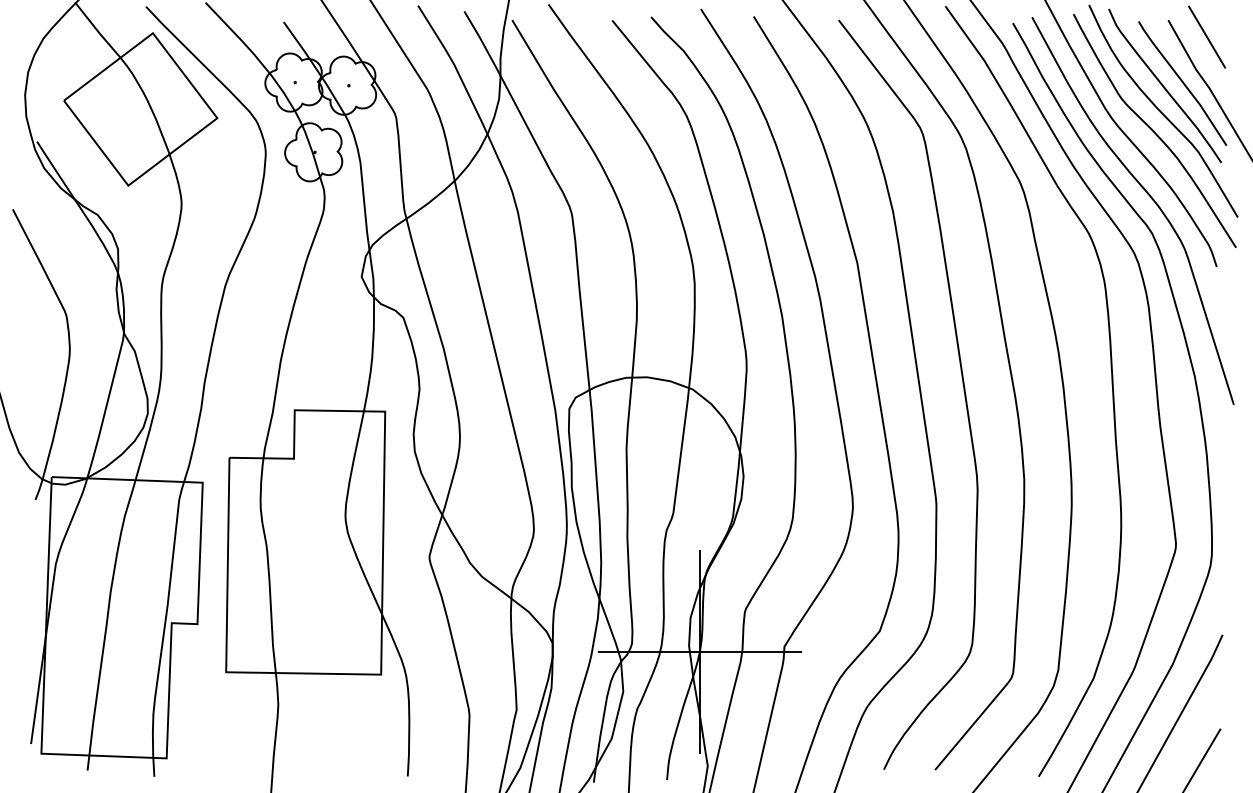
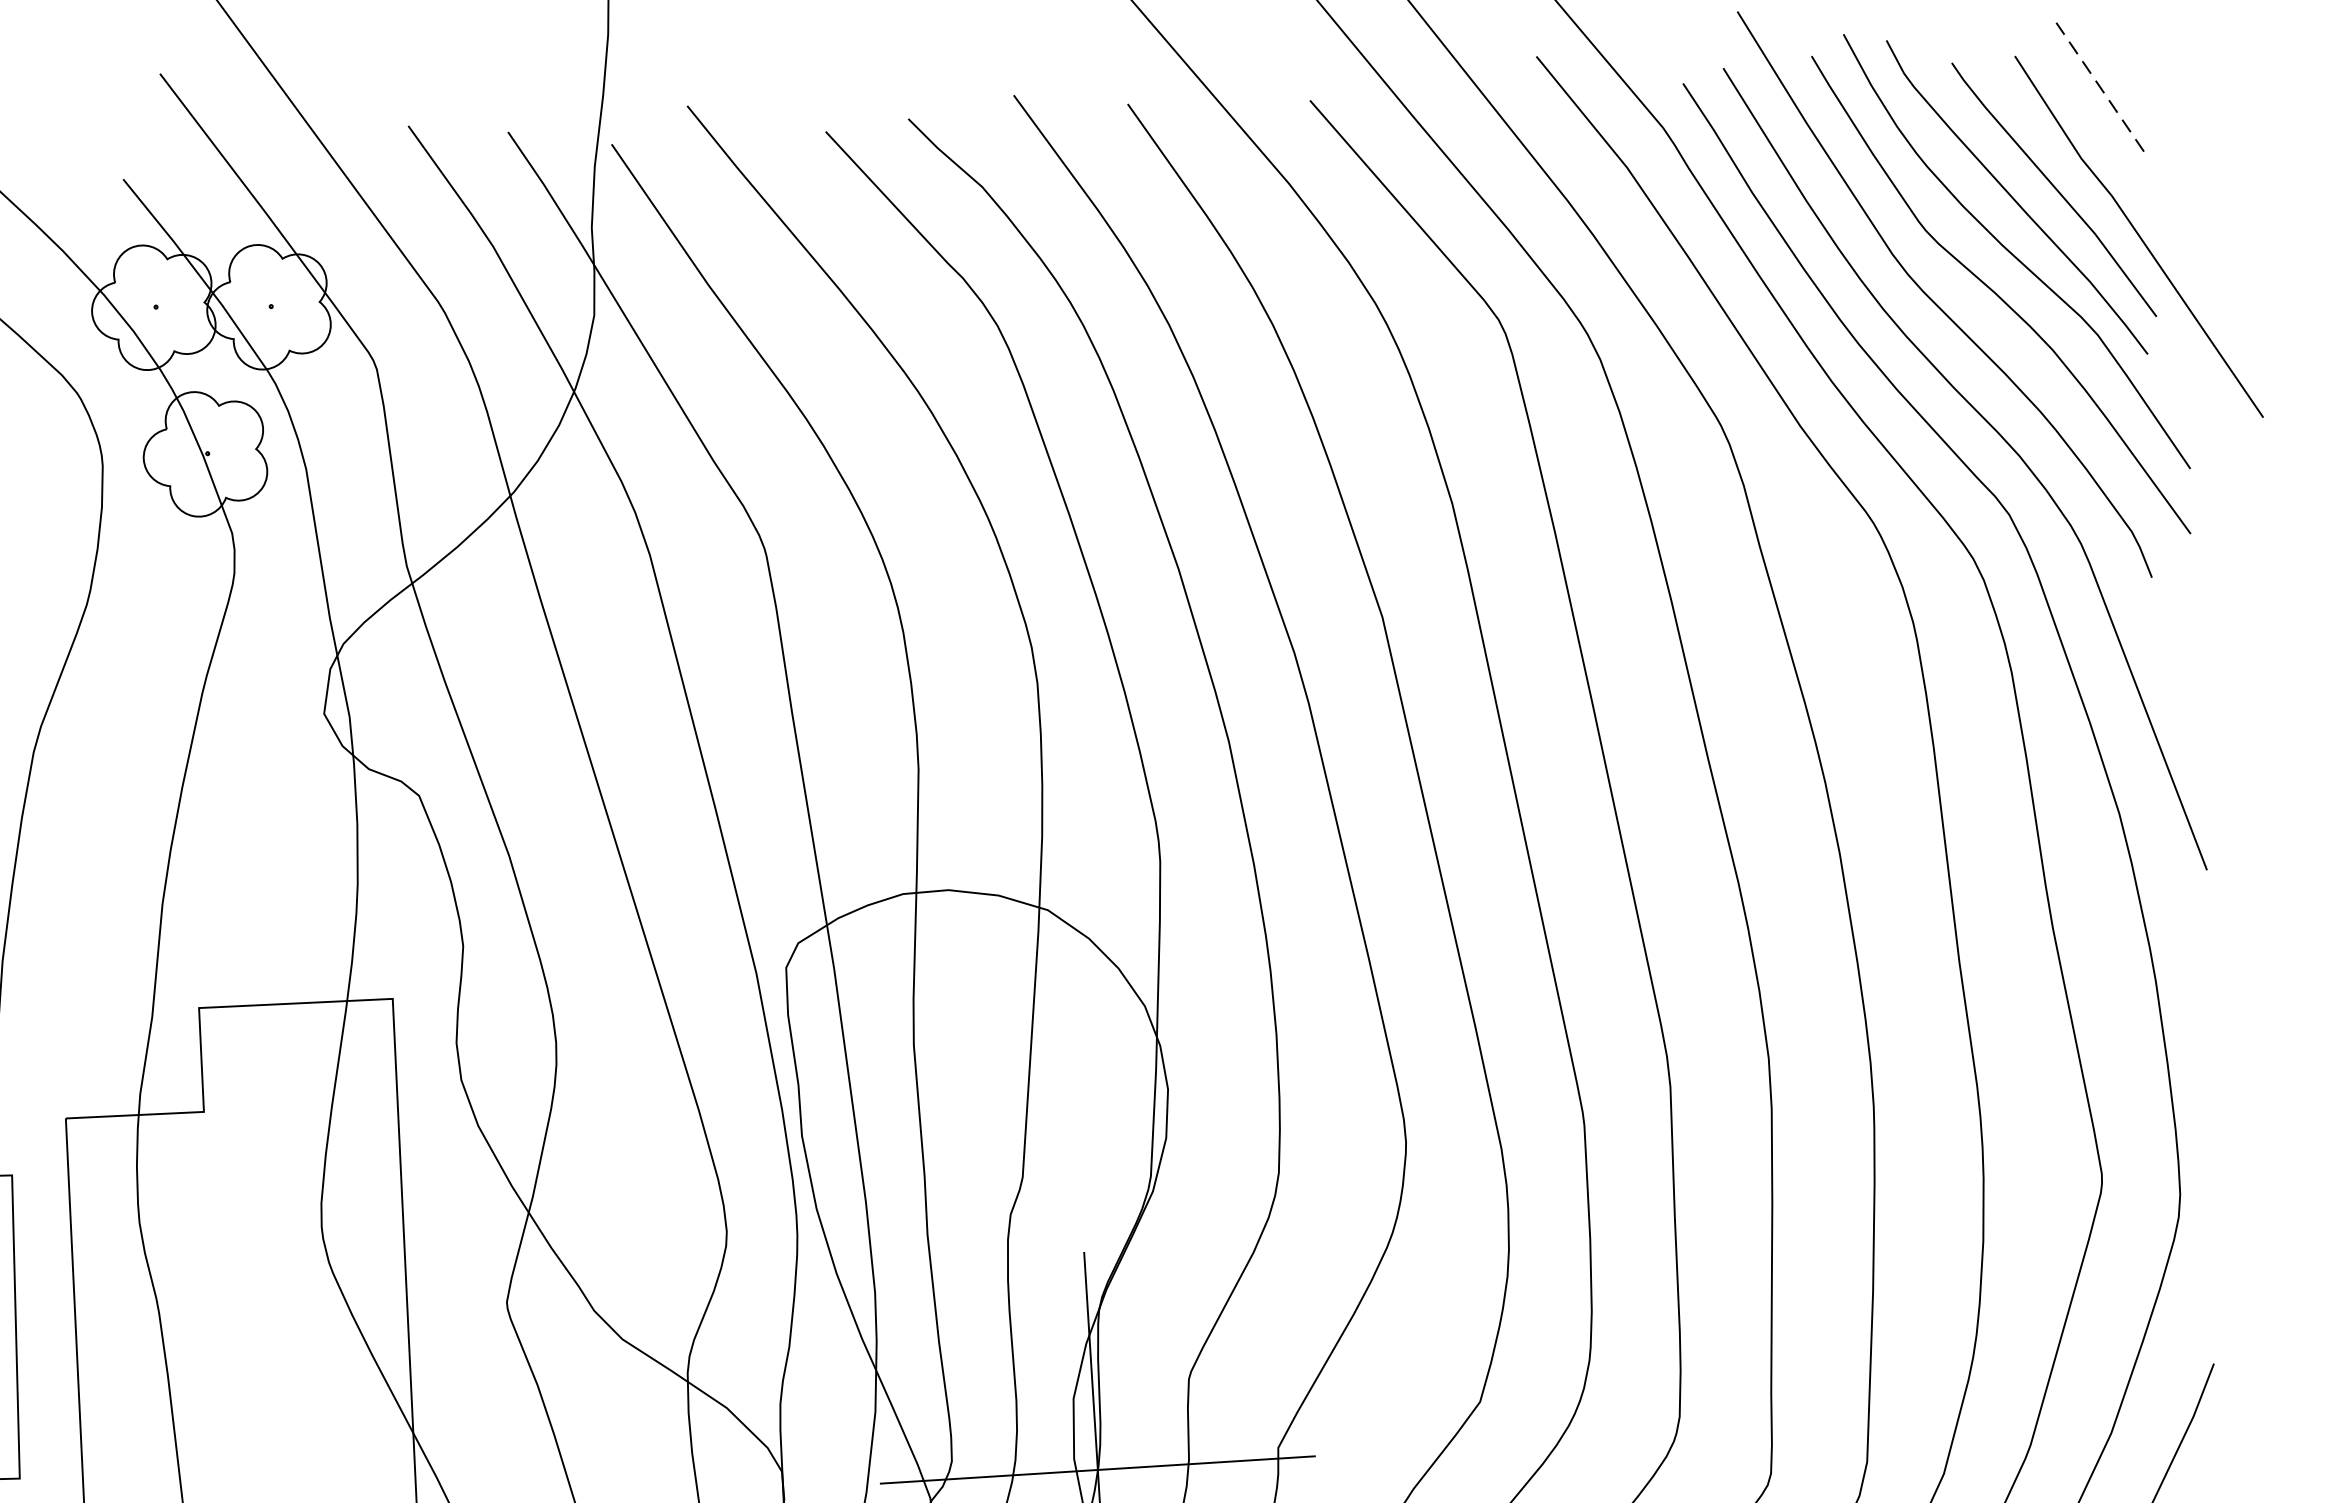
line: (1206, 36) -> (2098, 85), solid -> dashed

